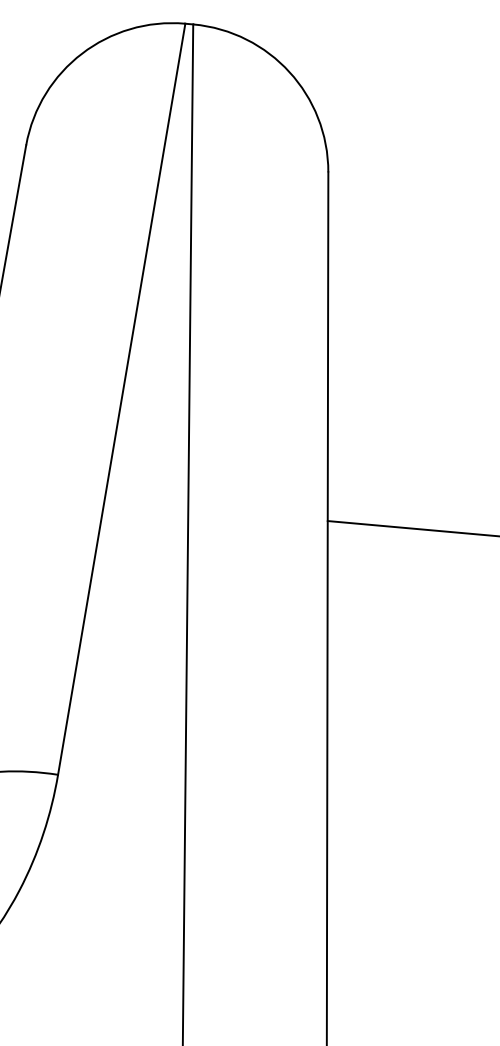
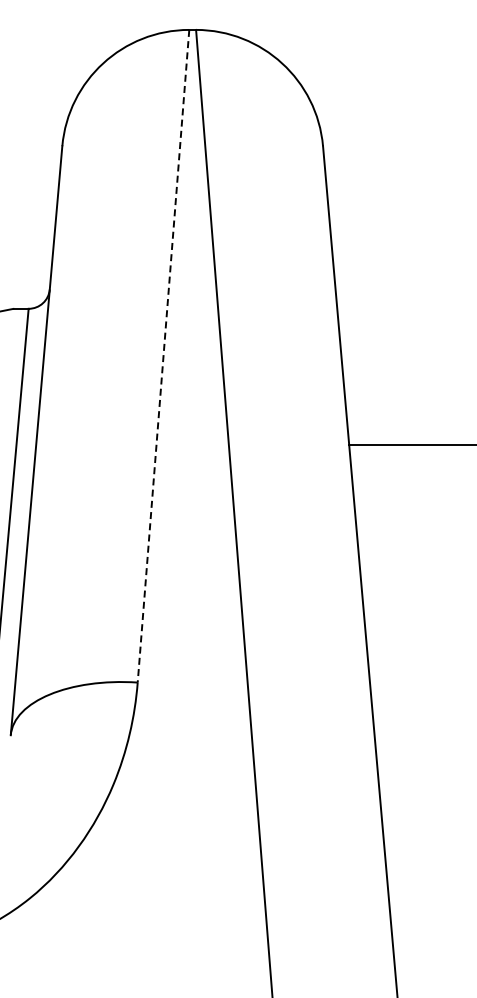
line: (121, 399) -> (163, 356), solid -> dashed

